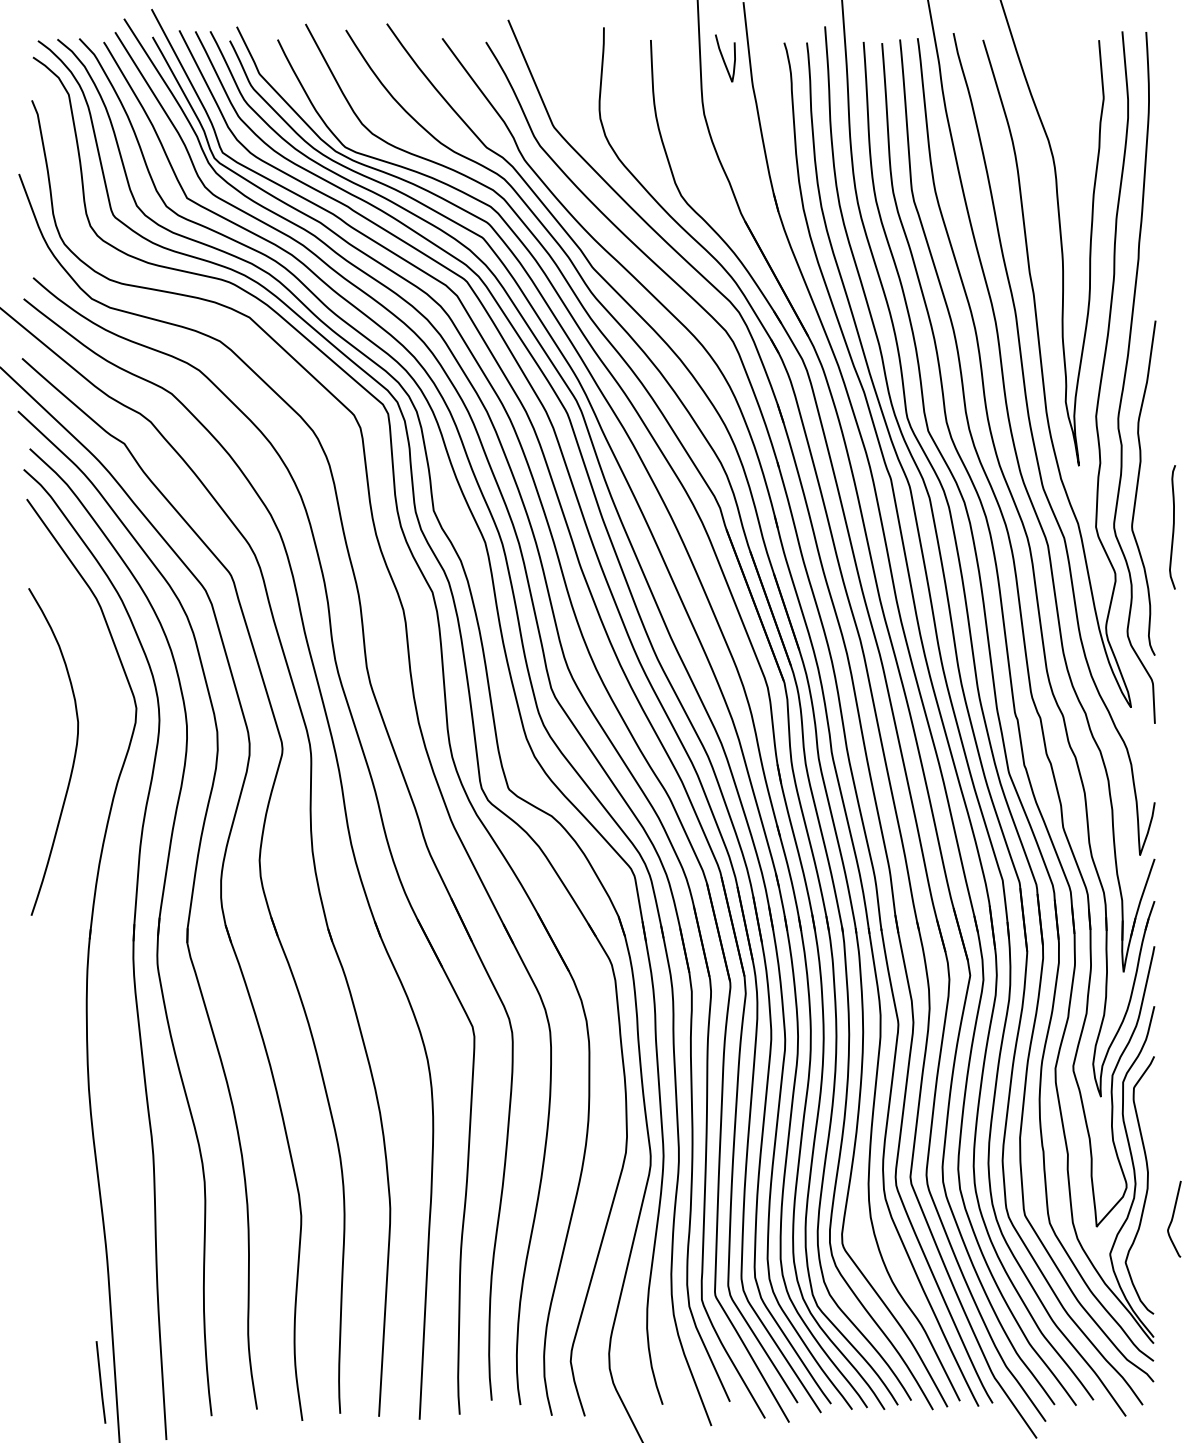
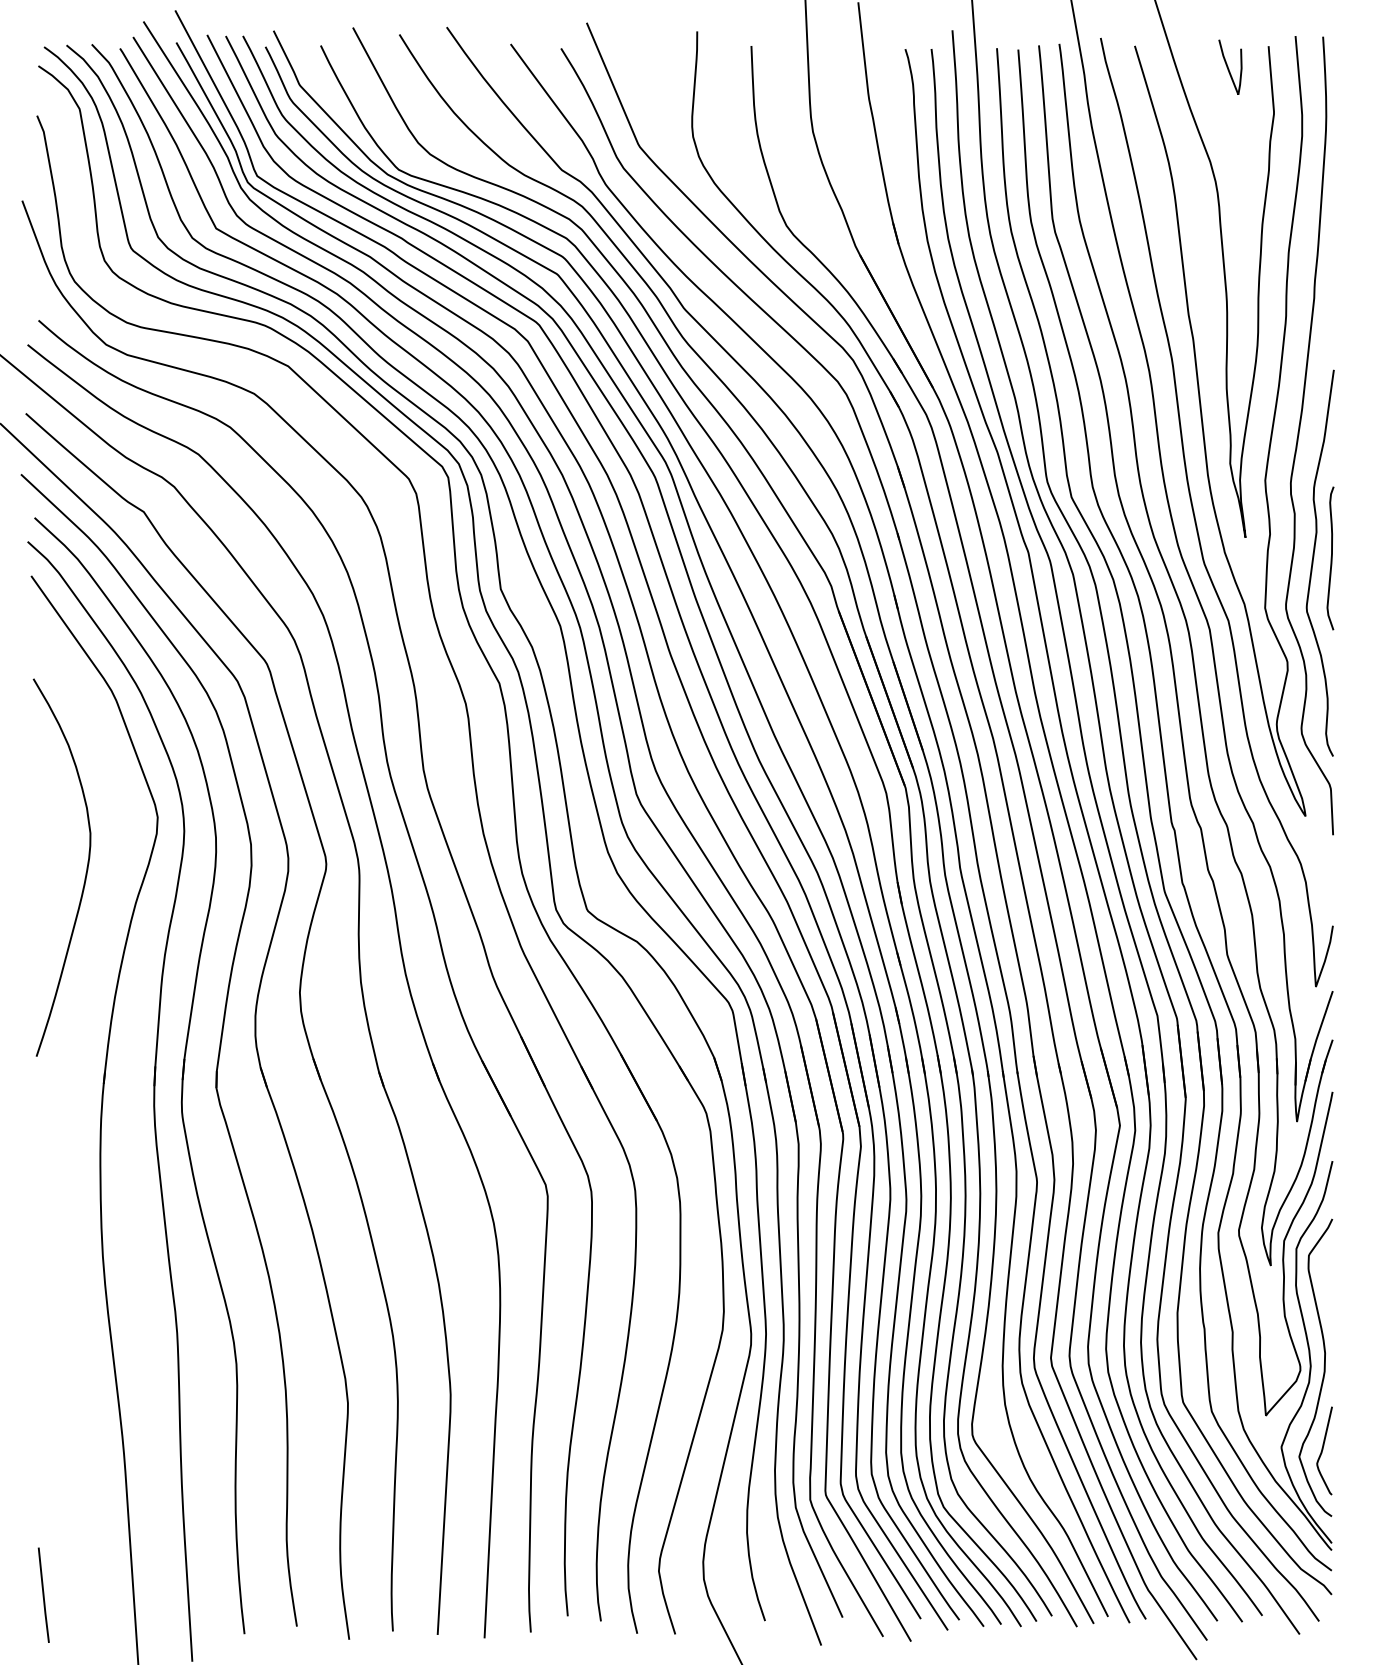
curve: (723, 57) -> (1228, 66), moved
curve: (1172, 527) -> (1330, 558), moved
curve: (1173, 1218) -> (1323, 1449), moved
line: (100, 1381) -> (43, 1594), moved

